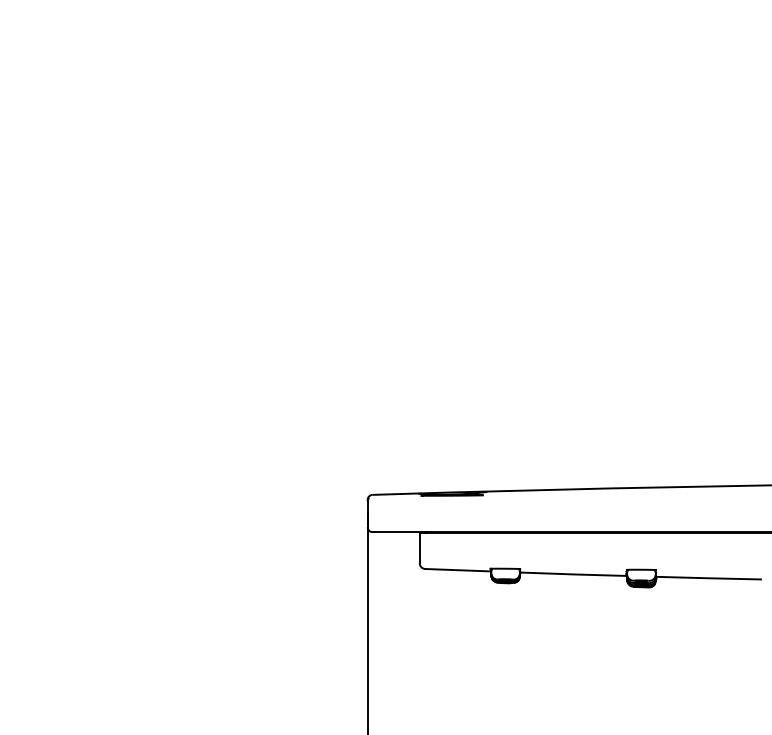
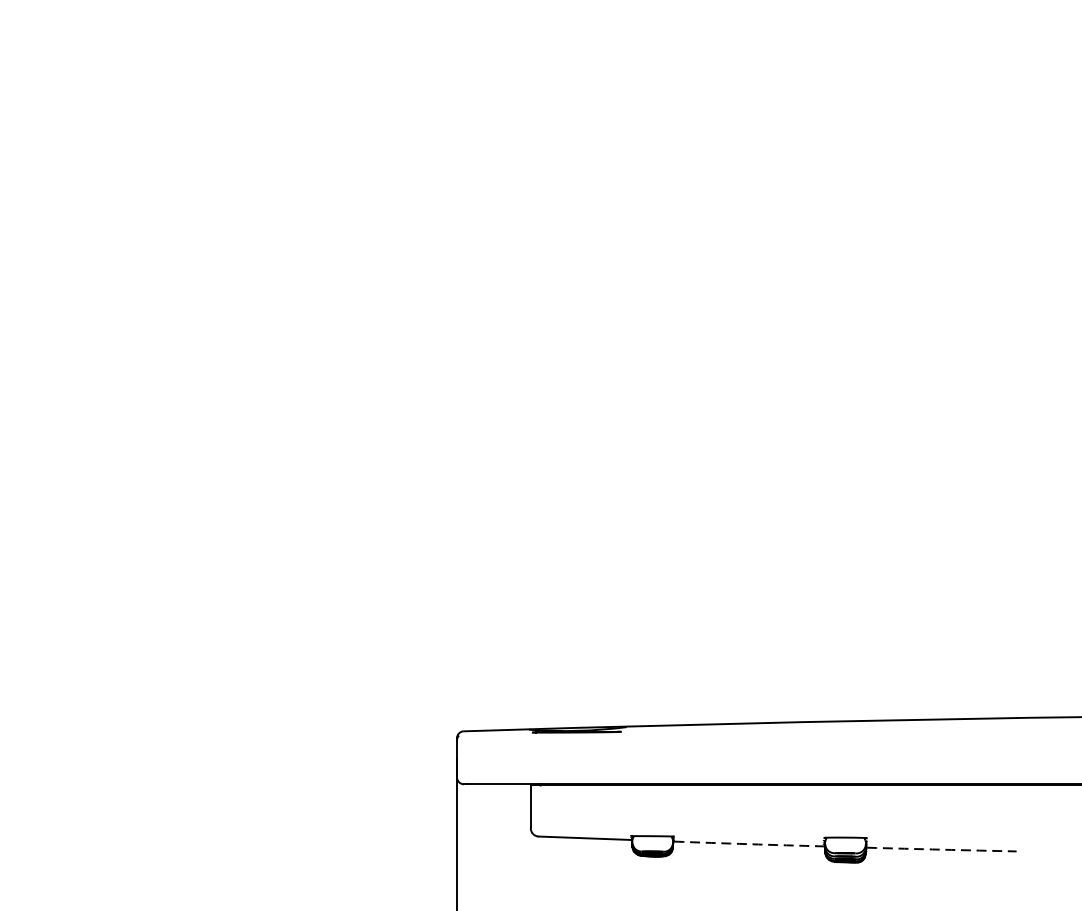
arc: (573, 574) -> (749, 844), solid -> dashed
arc: (709, 578) -> (942, 850), solid -> dashed

